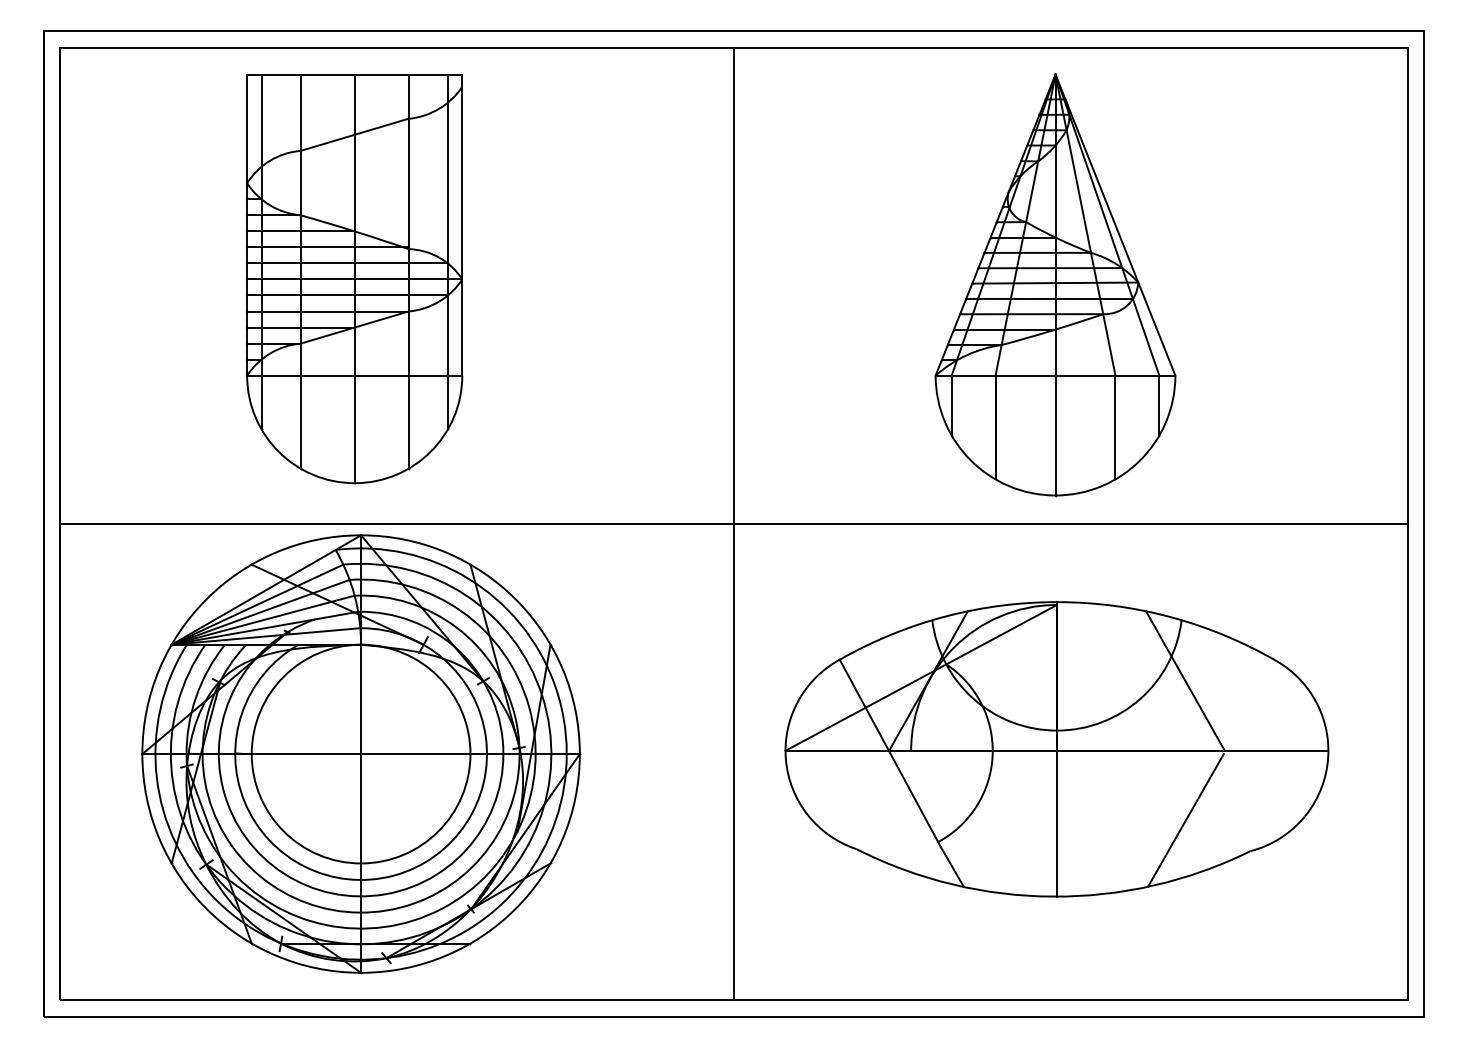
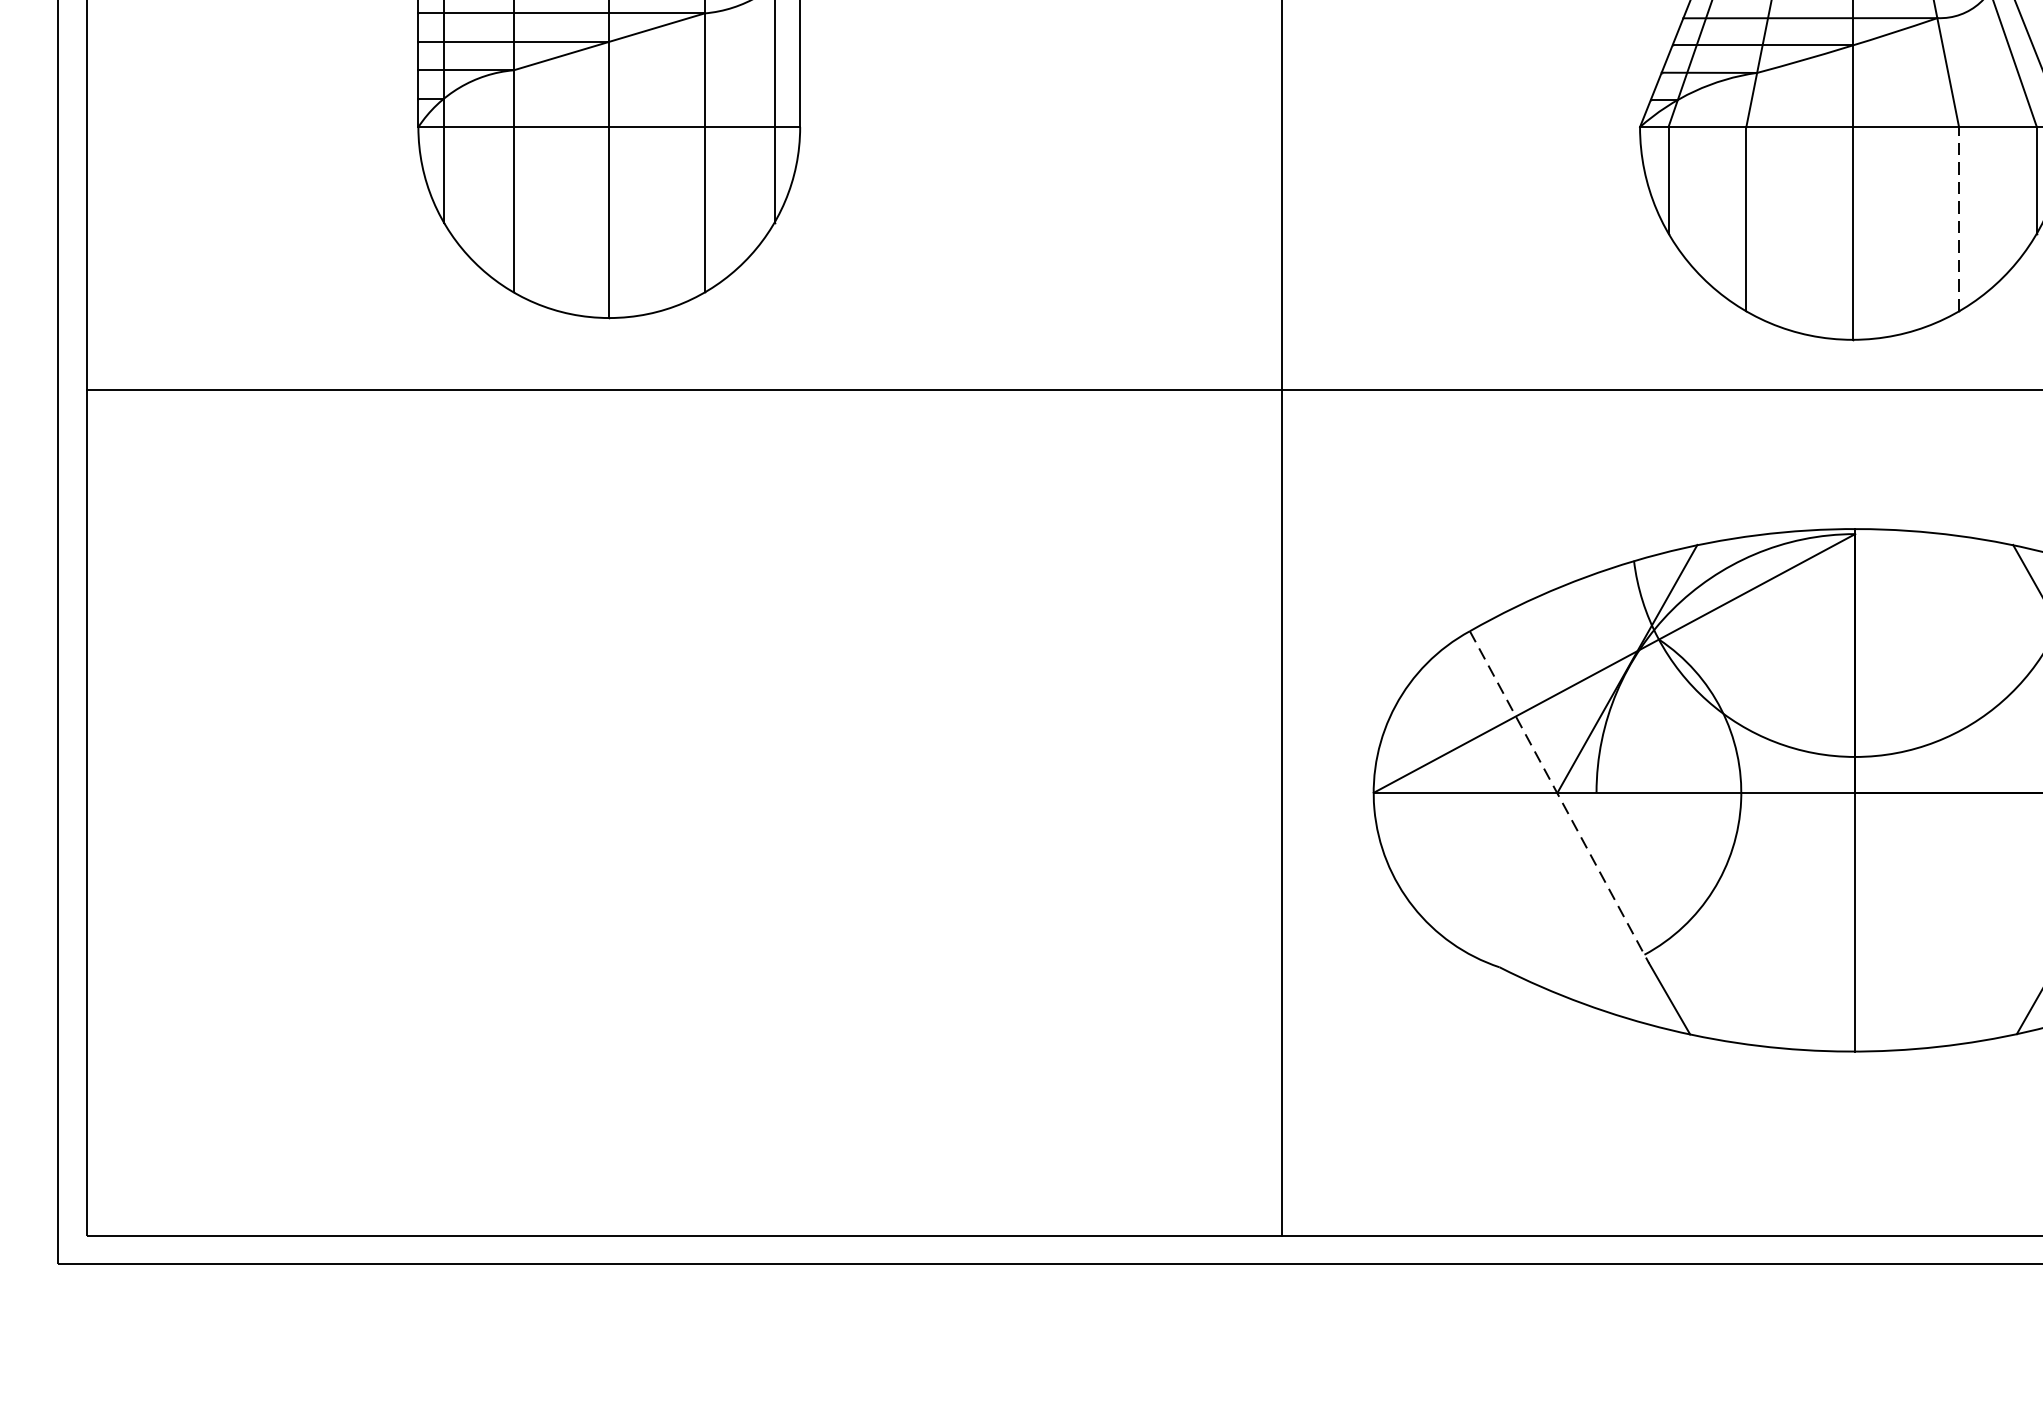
line: (1115, 427) -> (1959, 219), solid -> dashed
line: (890, 753) -> (1559, 797), solid -> dashed
part: (361, 754) -> (621, 799), removed

